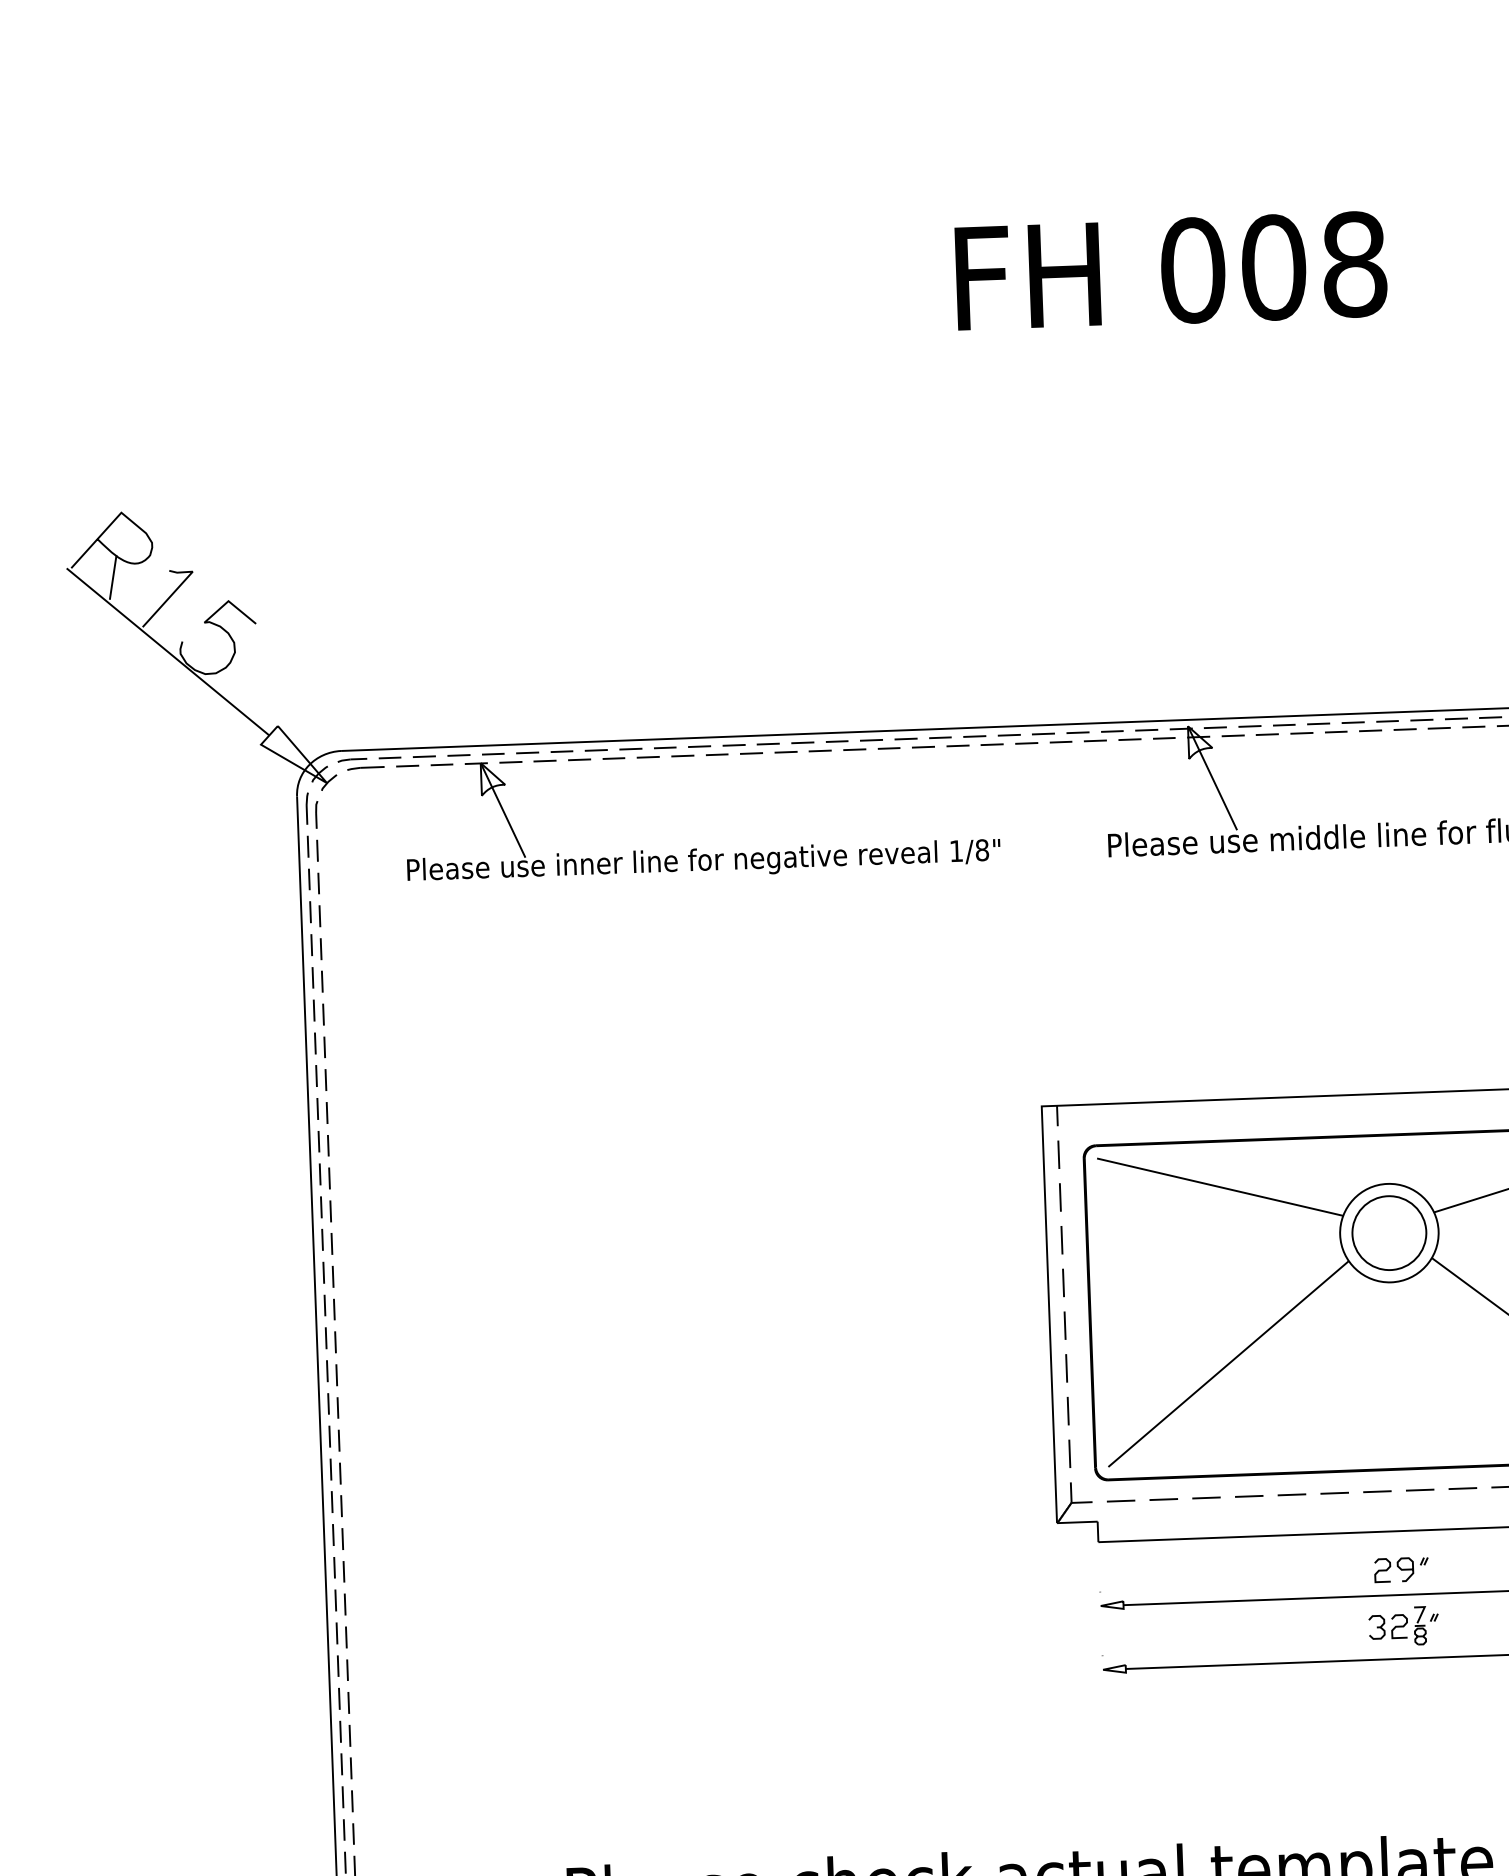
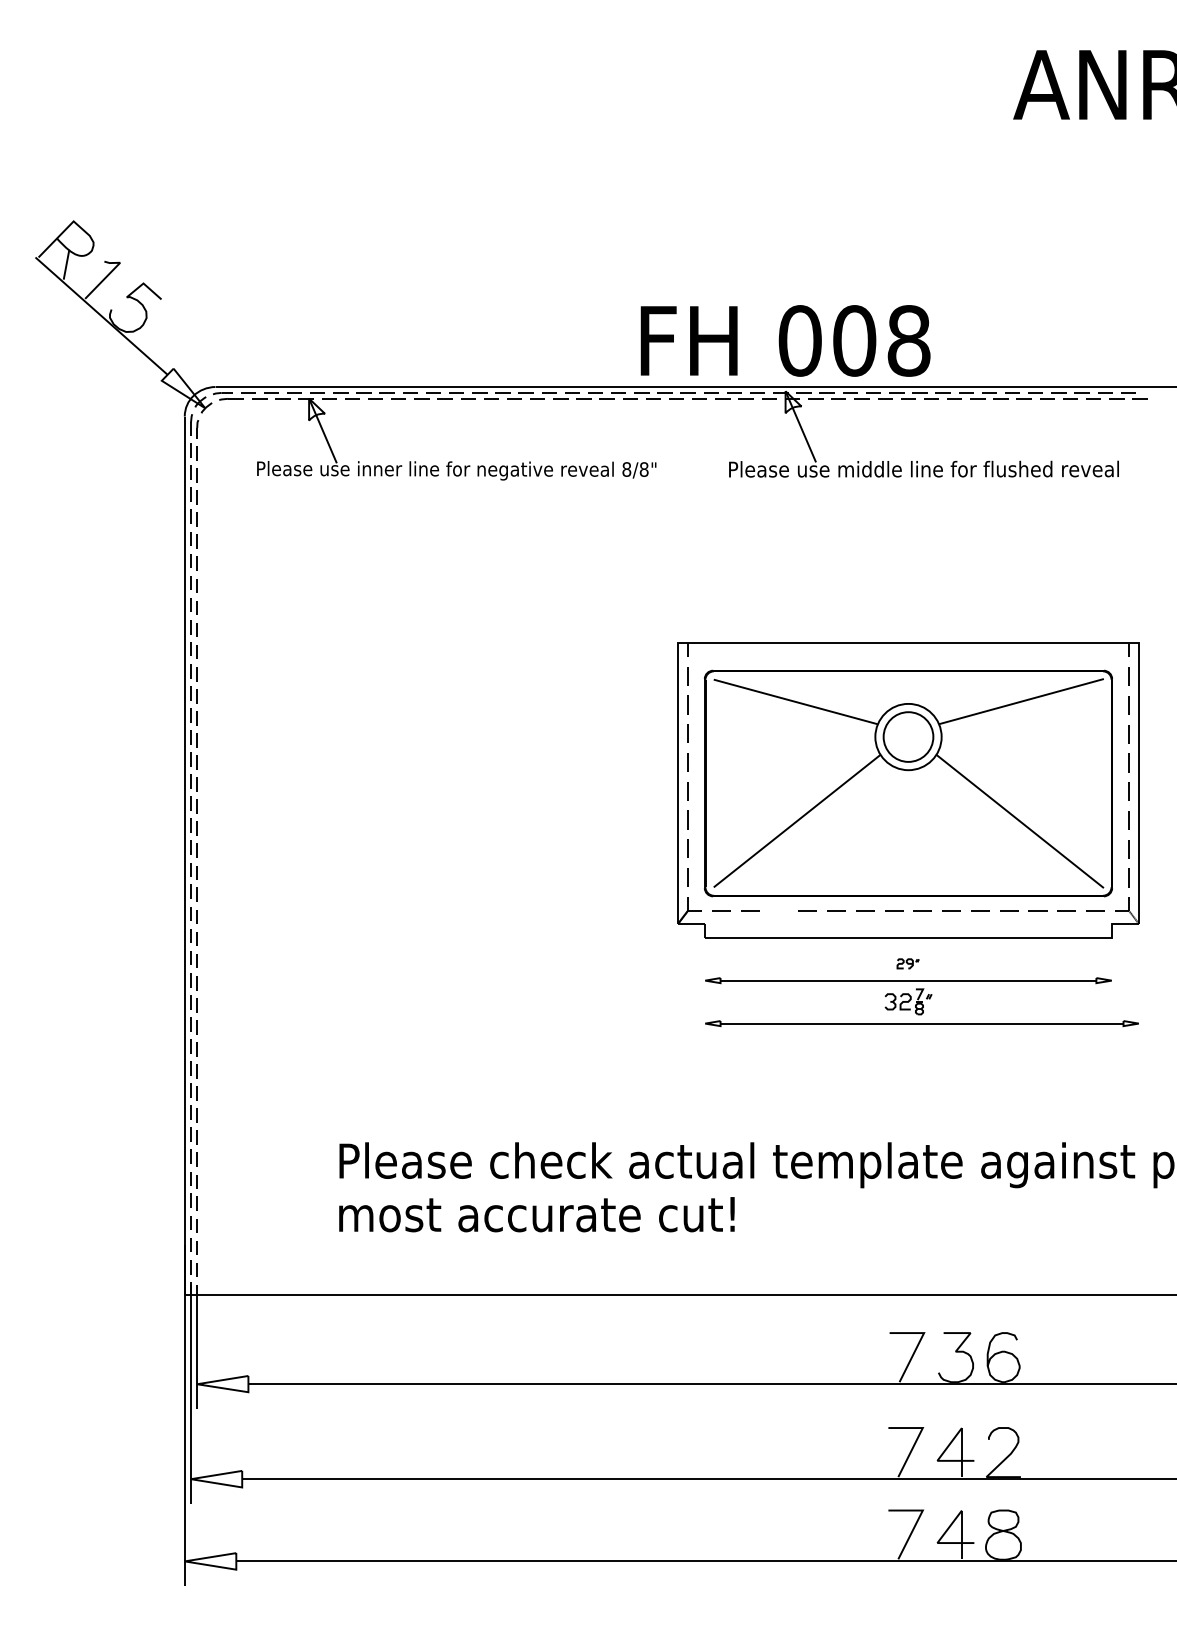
text: (1171, 270) -> (785, 340), moved
text: (955, 851) -> (626, 469), 1/8" -> 8/8"
line: (1205, 1497) -> (778, 910), removed
part: (1400, 1569) -> (907, 963), size x0.6

